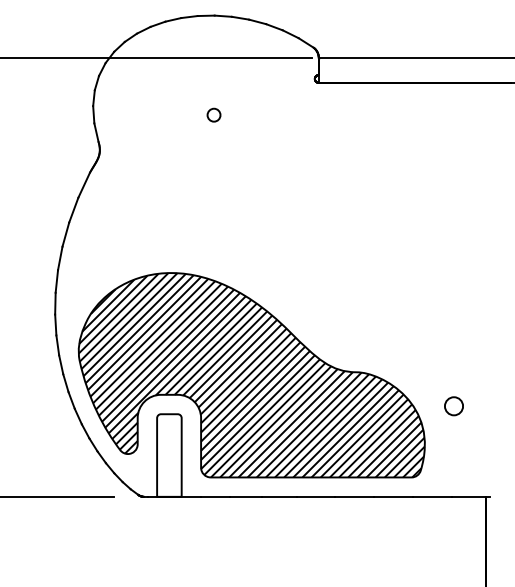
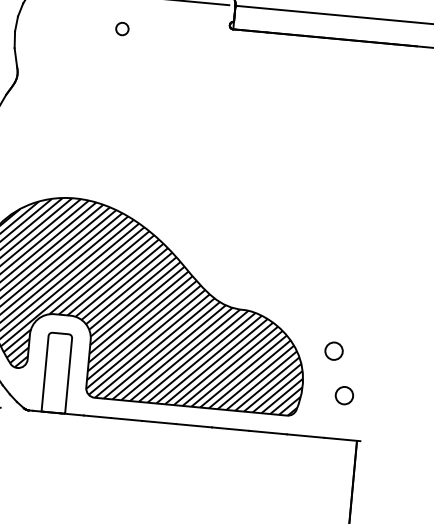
circle: (213, 114) -> (121, 28), moved
circle: (468, 451) -> (343, 395), added

